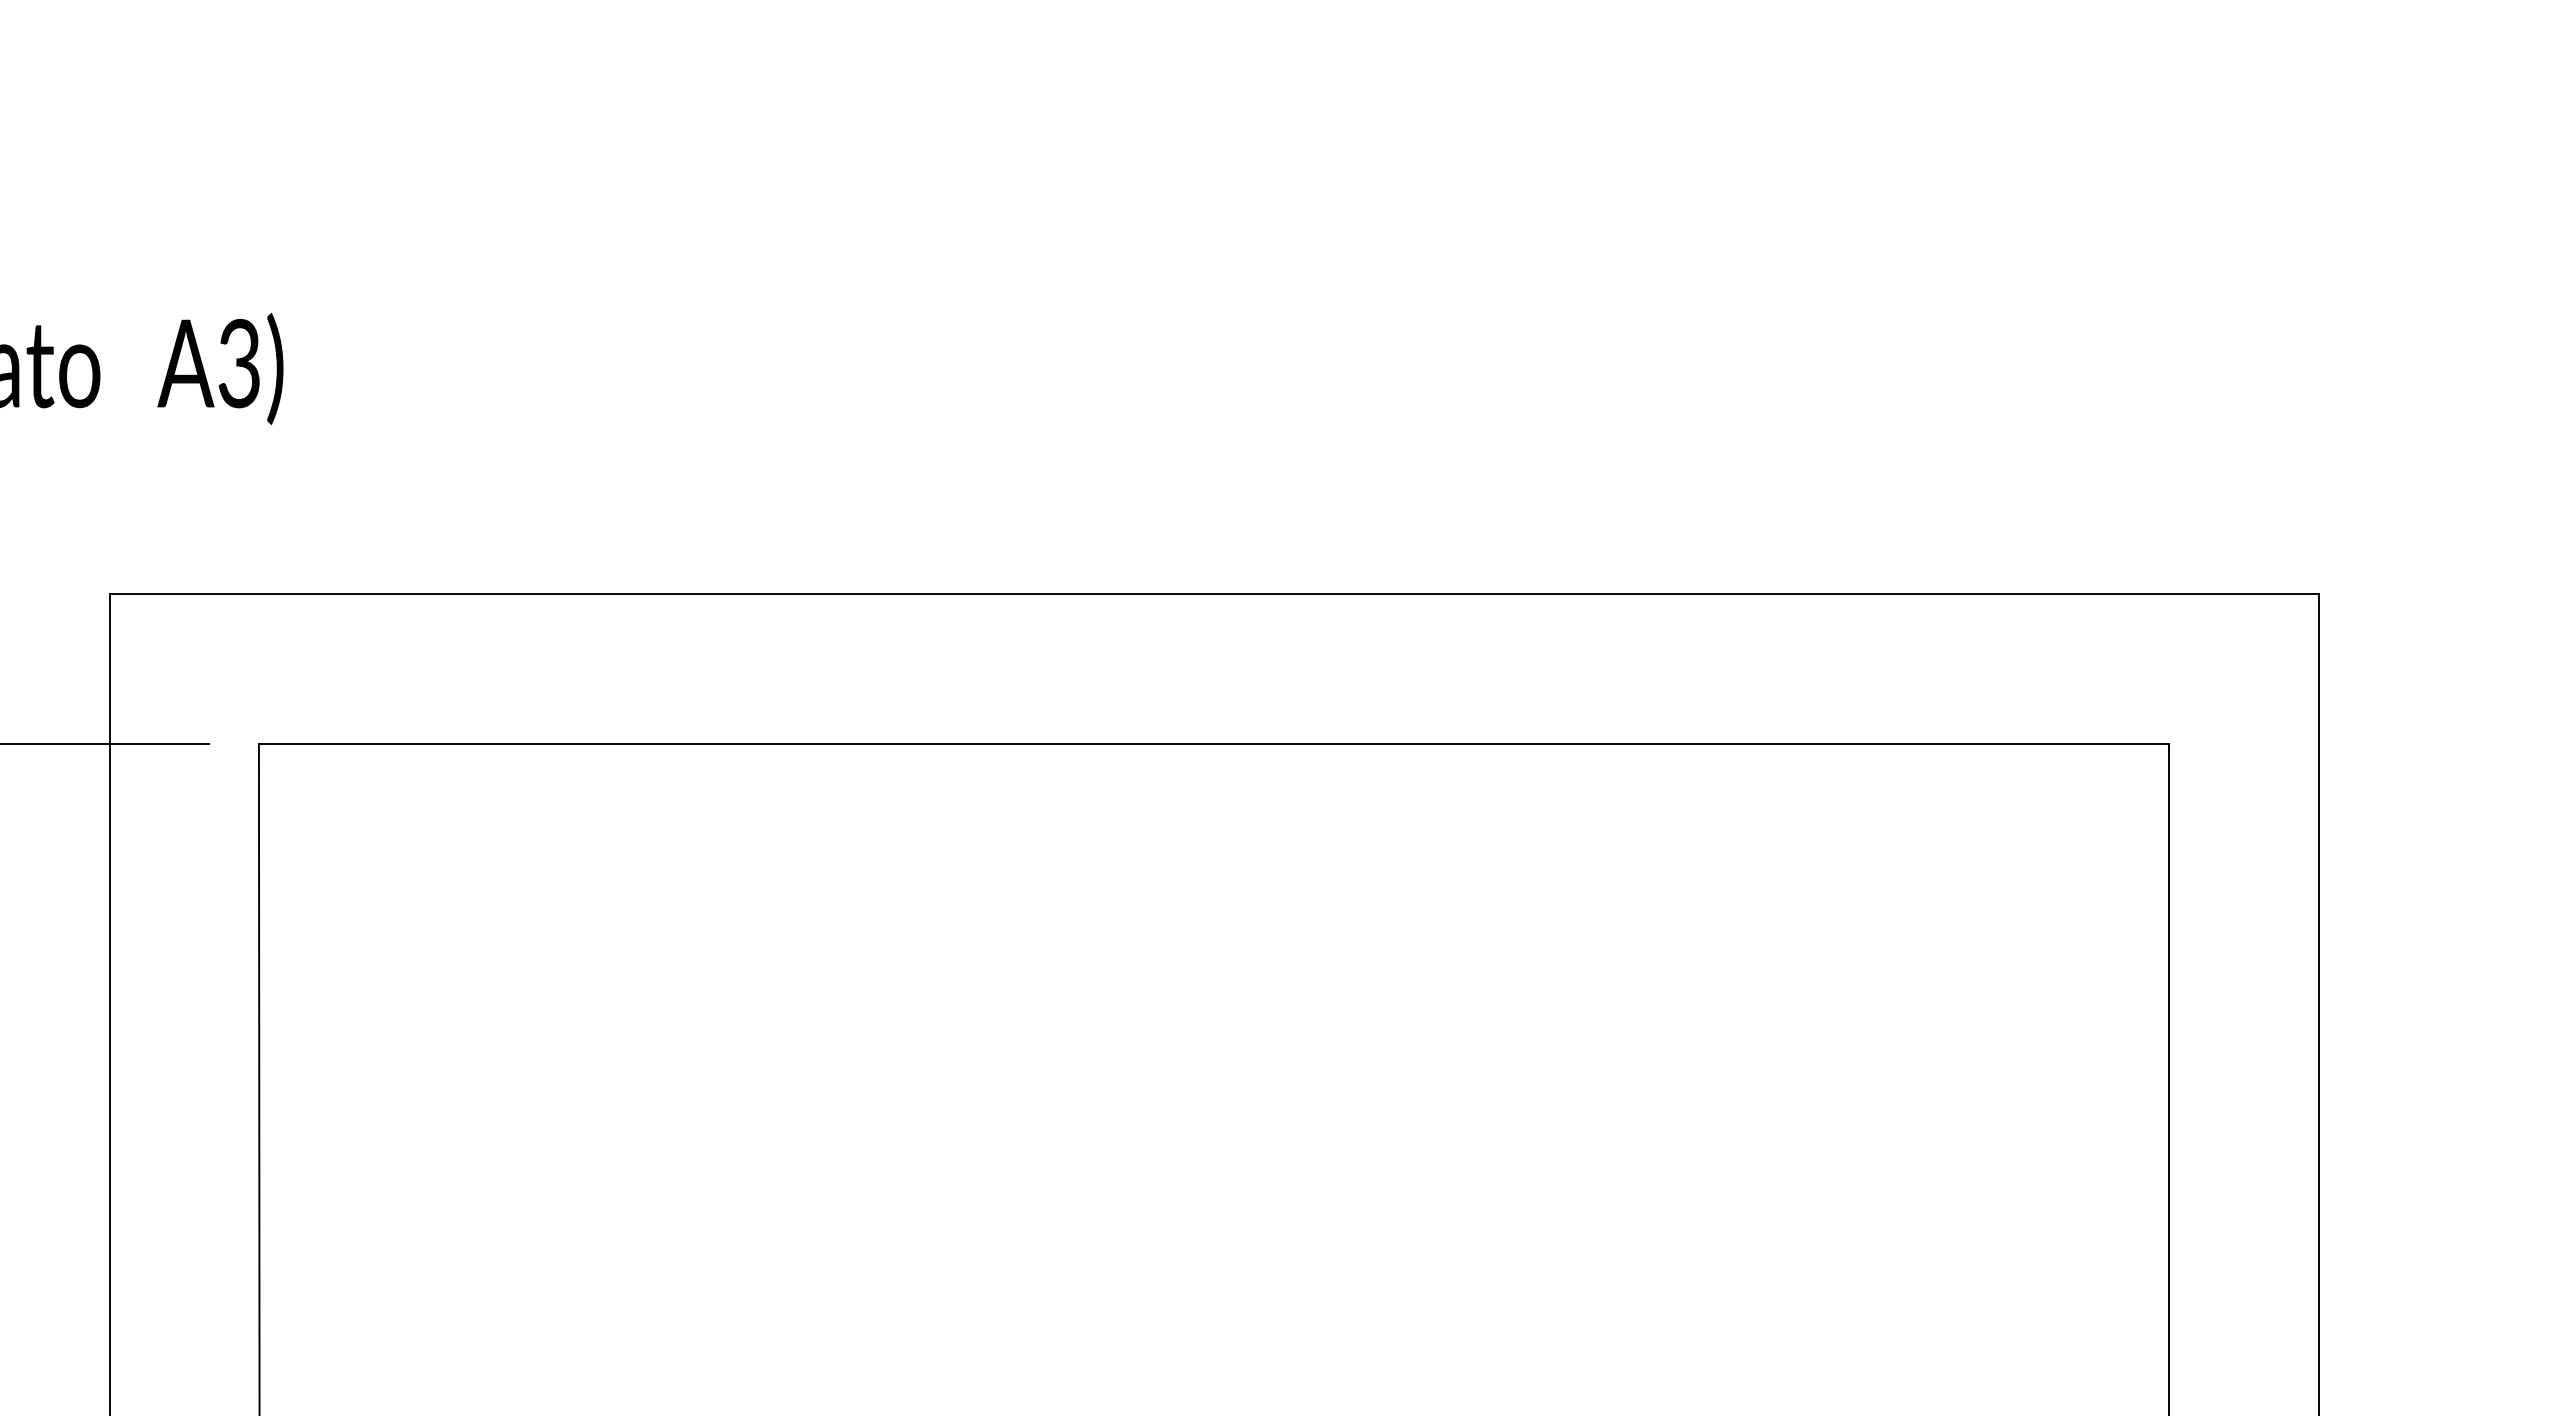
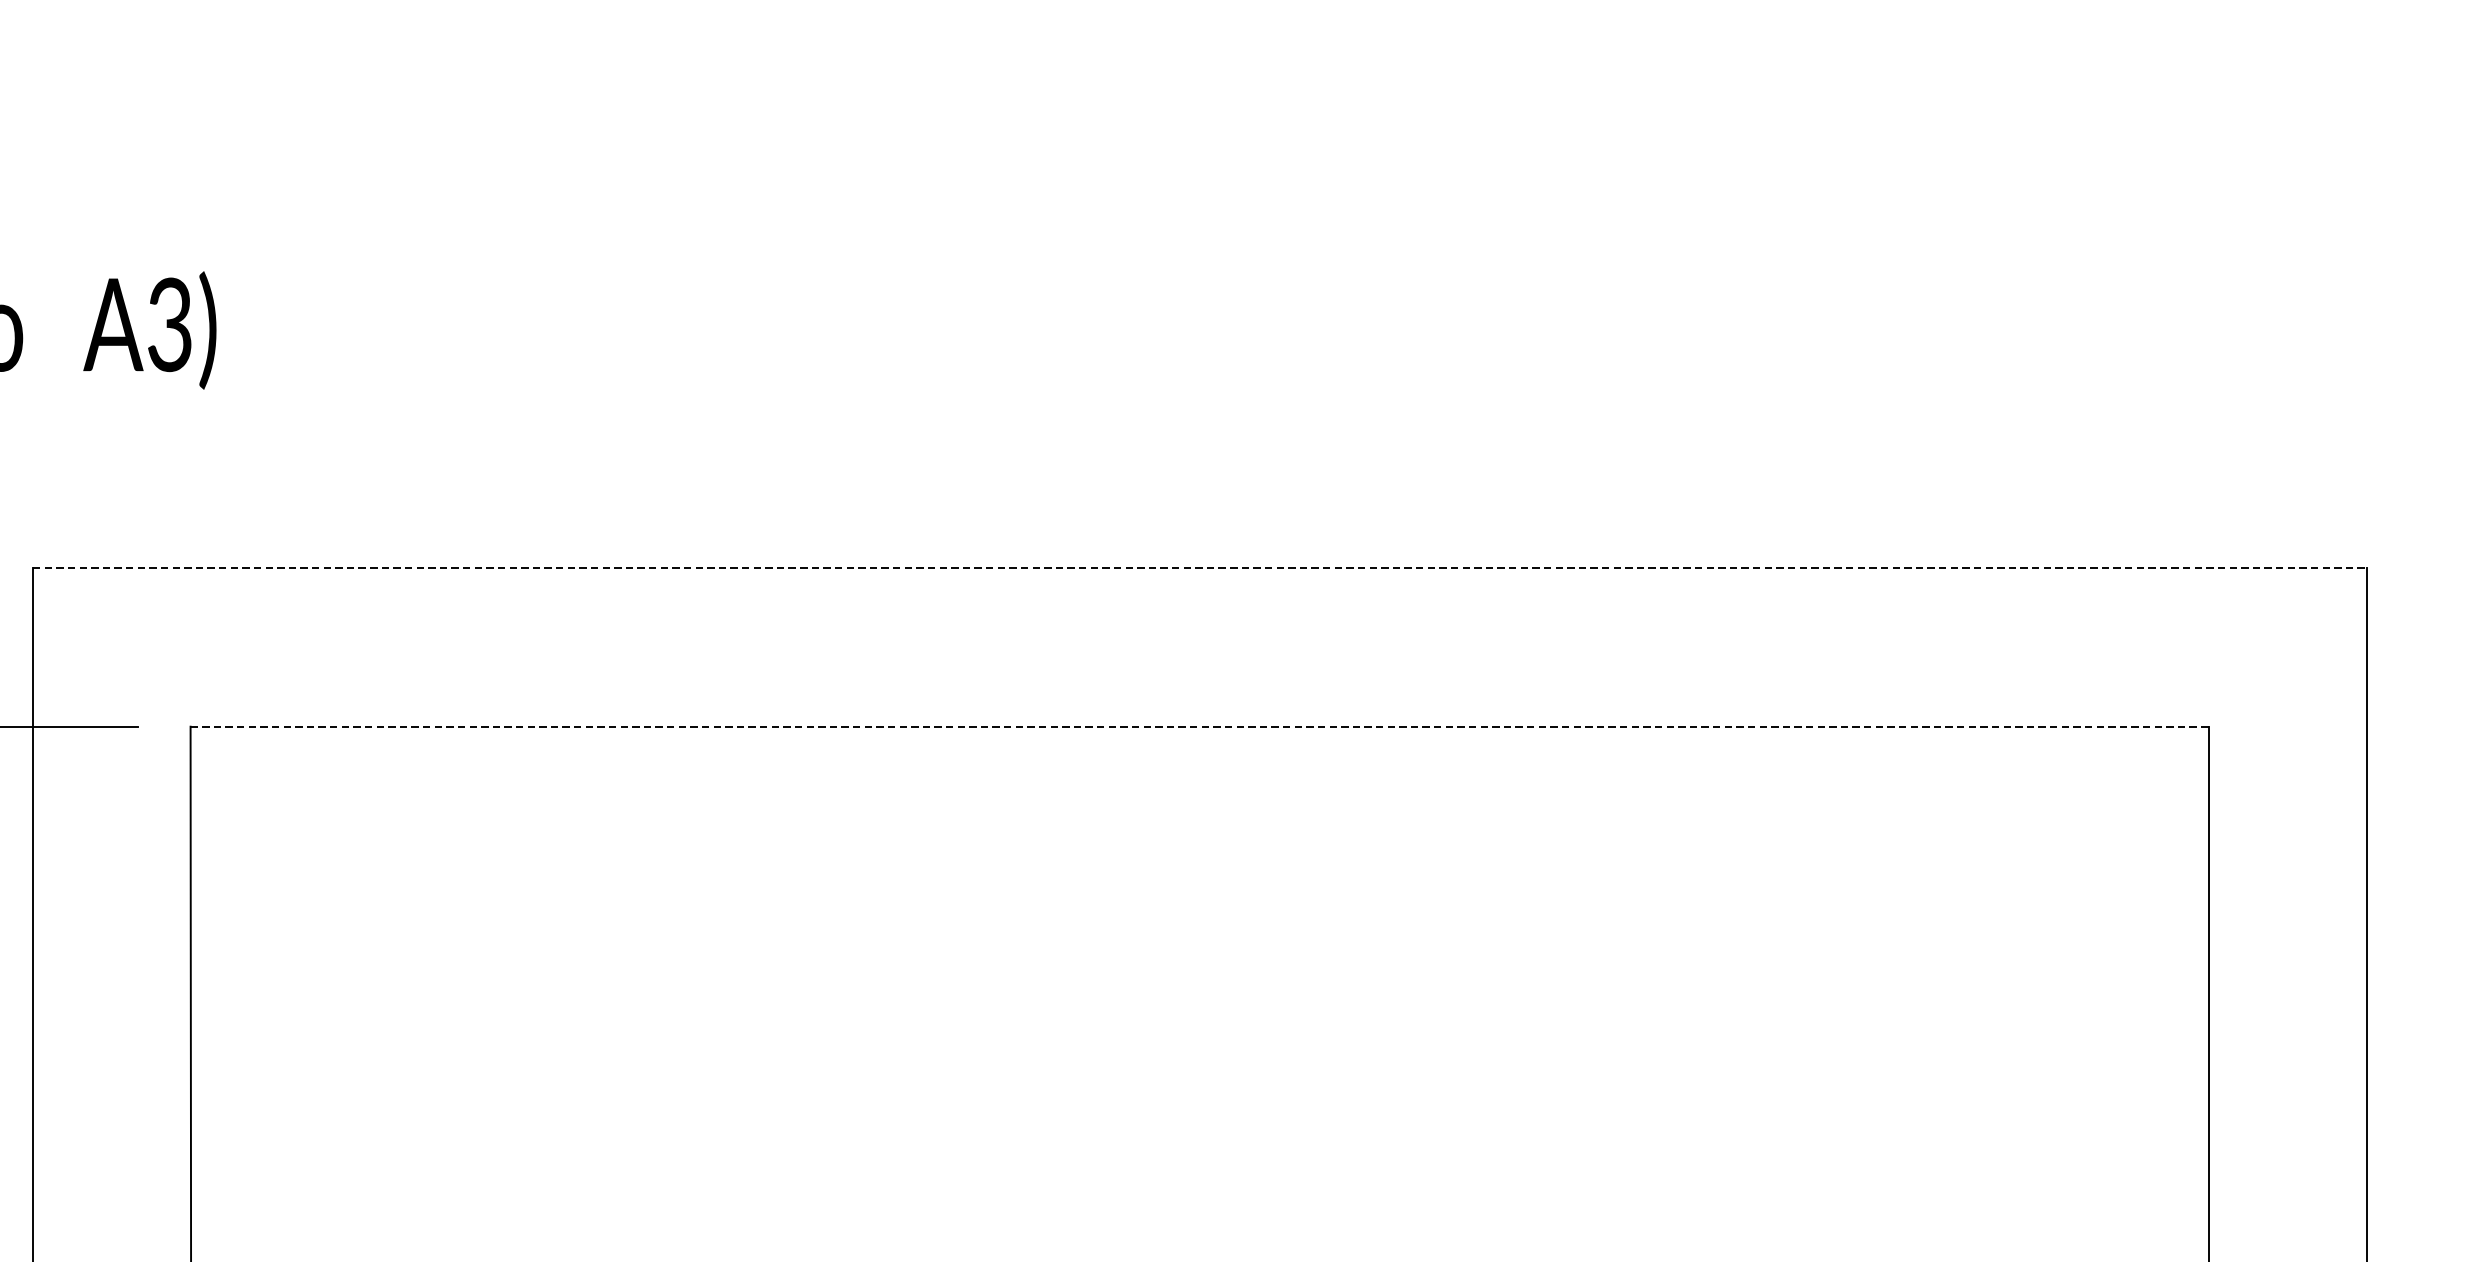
line: (1214, 593) -> (1200, 567), solid -> dashed
line: (1214, 743) -> (1200, 726), solid -> dashed

